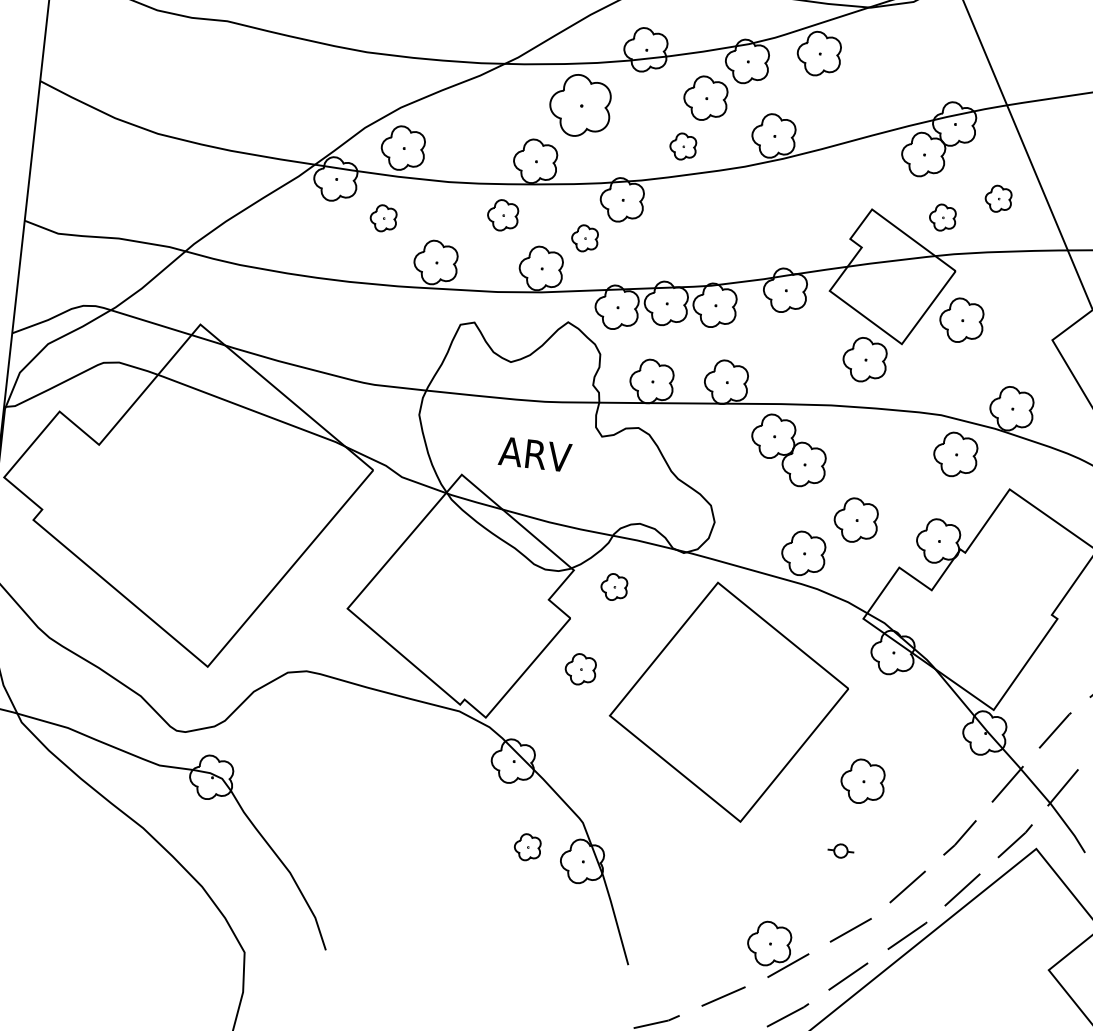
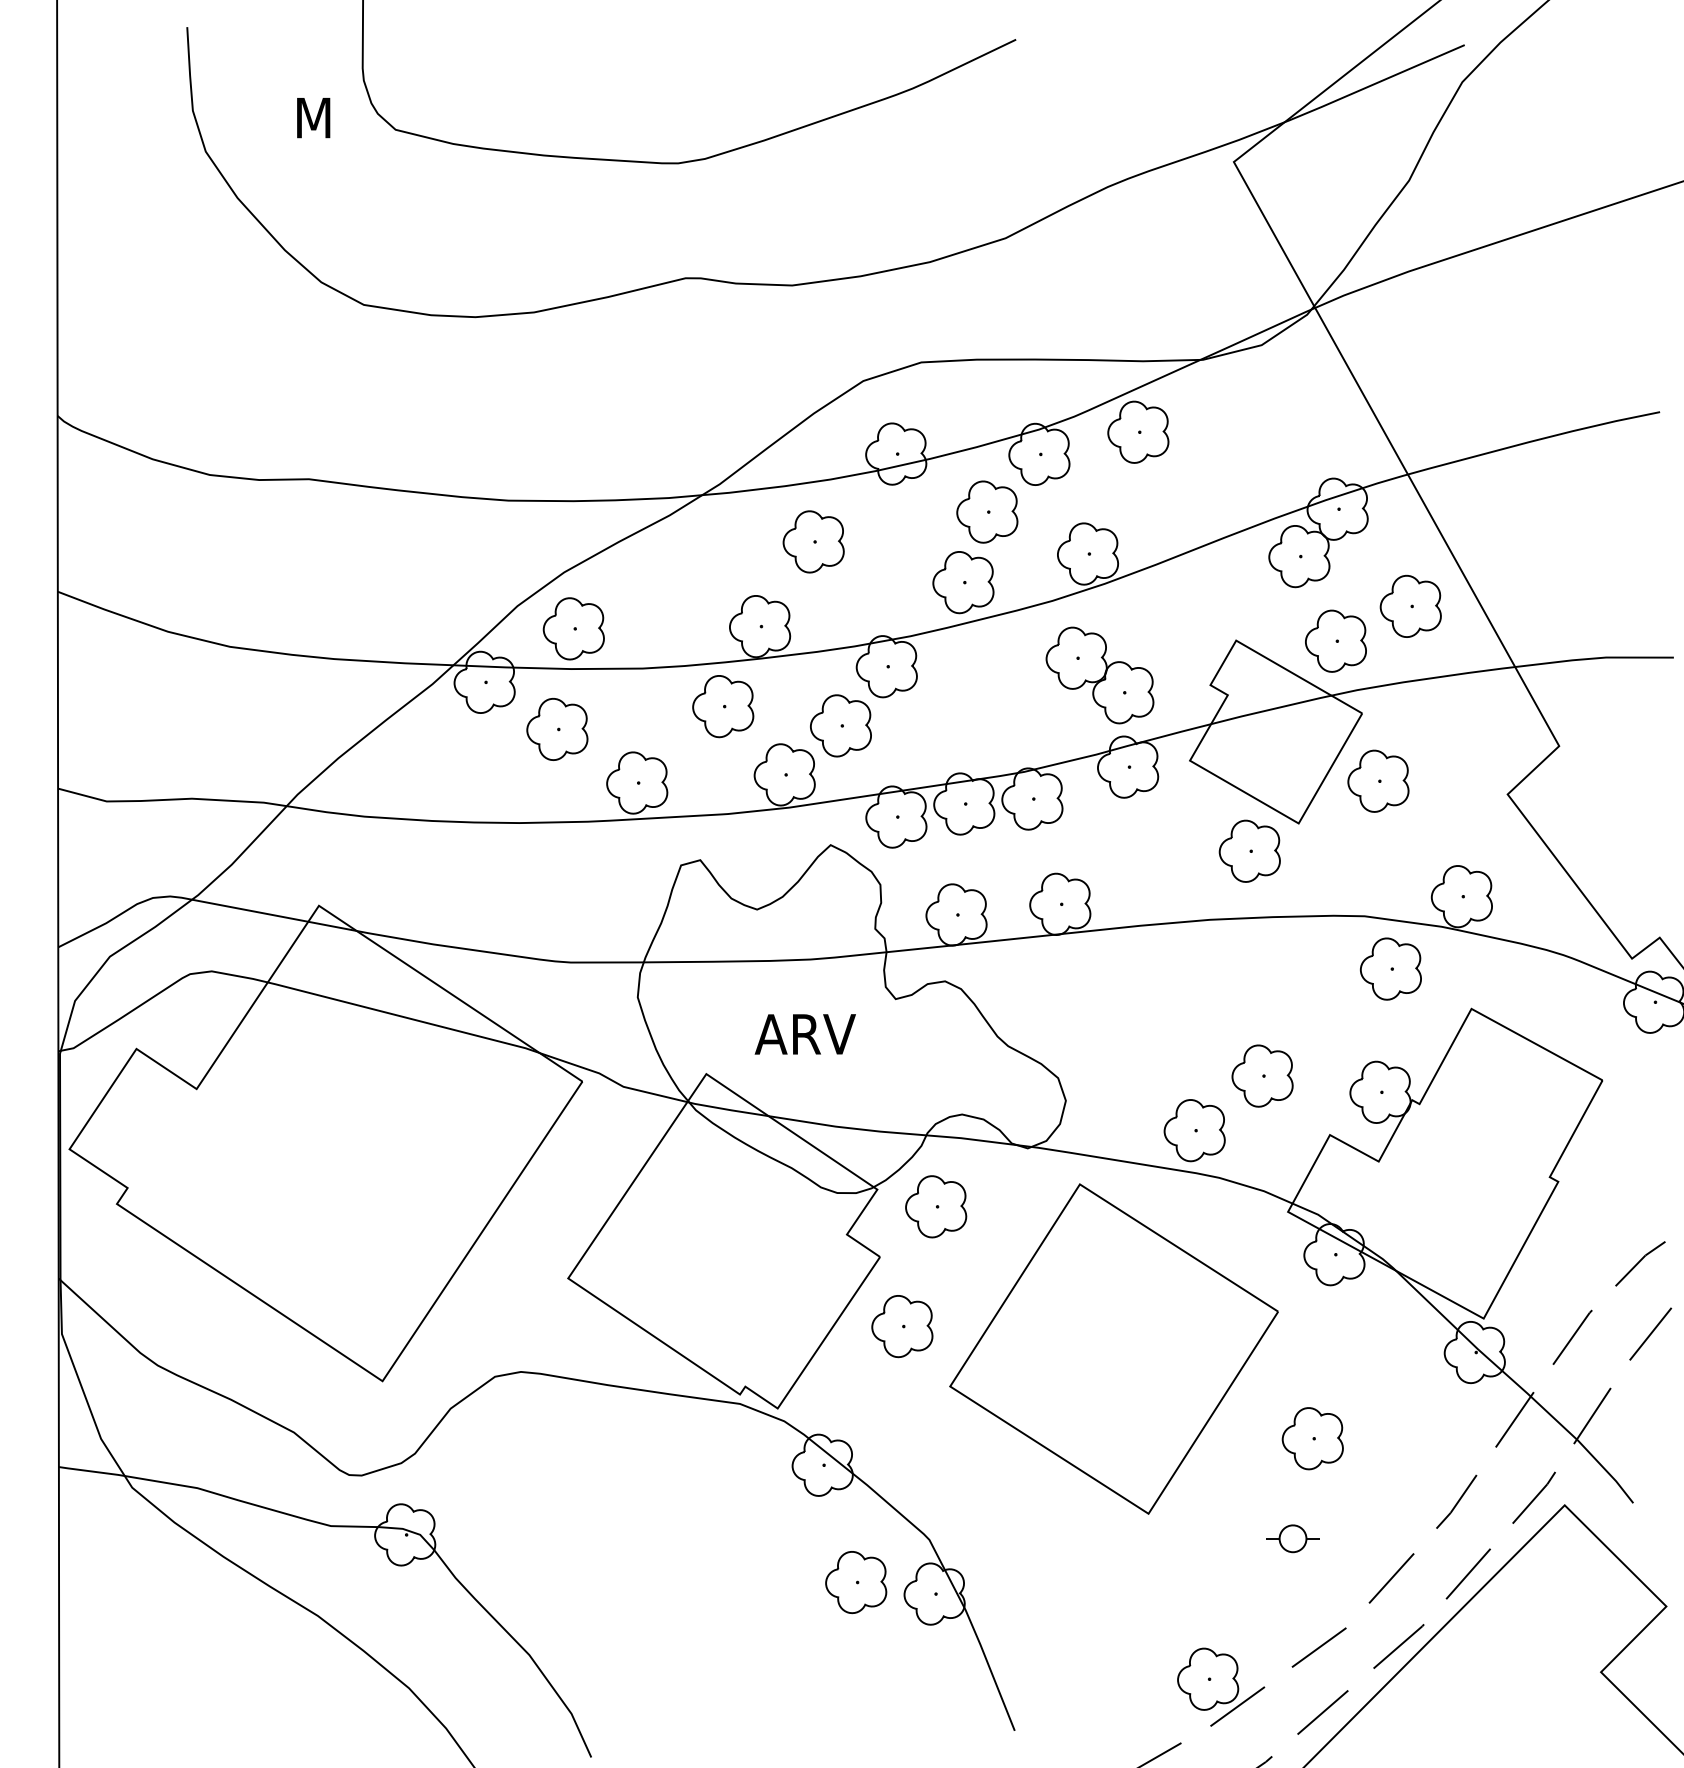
part: (580, 105) -> (813, 541), size x0.71
part: (683, 146) -> (963, 582), size x1.67
part: (998, 198) -> (1410, 605), size x1.67
part: (503, 215) -> (723, 706), size x1.43
part: (942, 217) -> (1335, 640), size x1.67
part: (383, 218) -> (557, 729), size x1.67
part: (584, 238) -> (840, 725), size x1.67
part: (788, 450) -> (1099, 675), moved
part: (614, 586) -> (936, 1206), size x1.67
part: (580, 669) -> (902, 1326), size x1.43
part: (527, 847) -> (856, 1582), size x1.67
part: (840, 850) -> (1292, 1538), size x1.43

